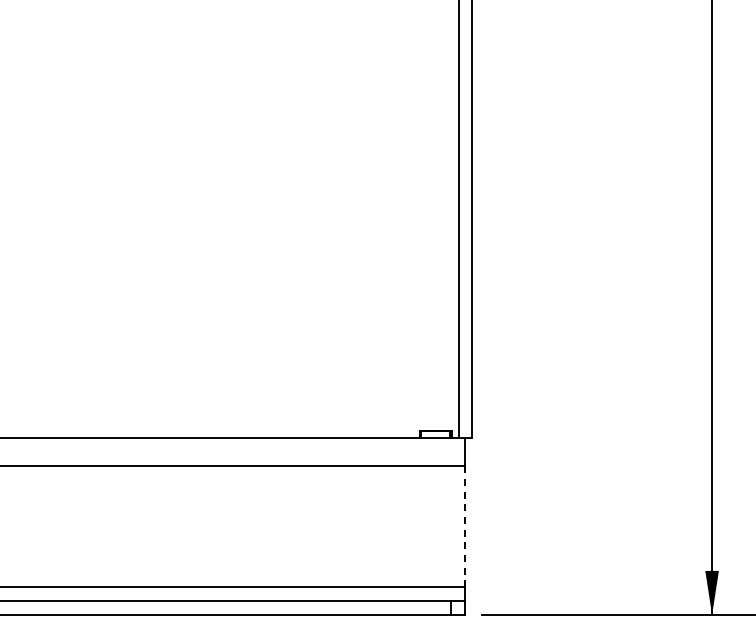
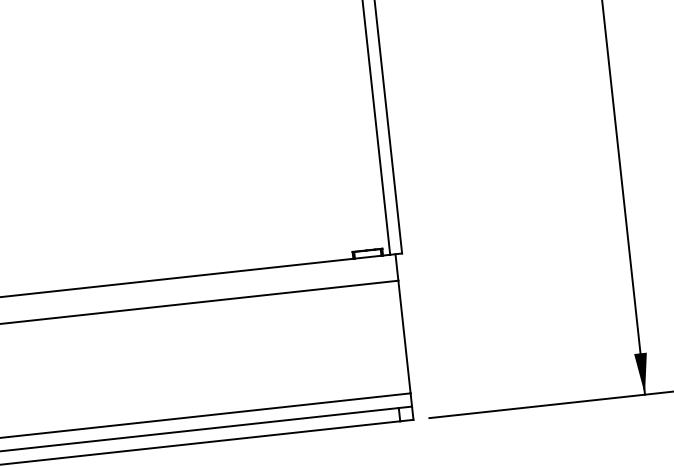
line: (464, 527) -> (404, 337), dashed -> solid

